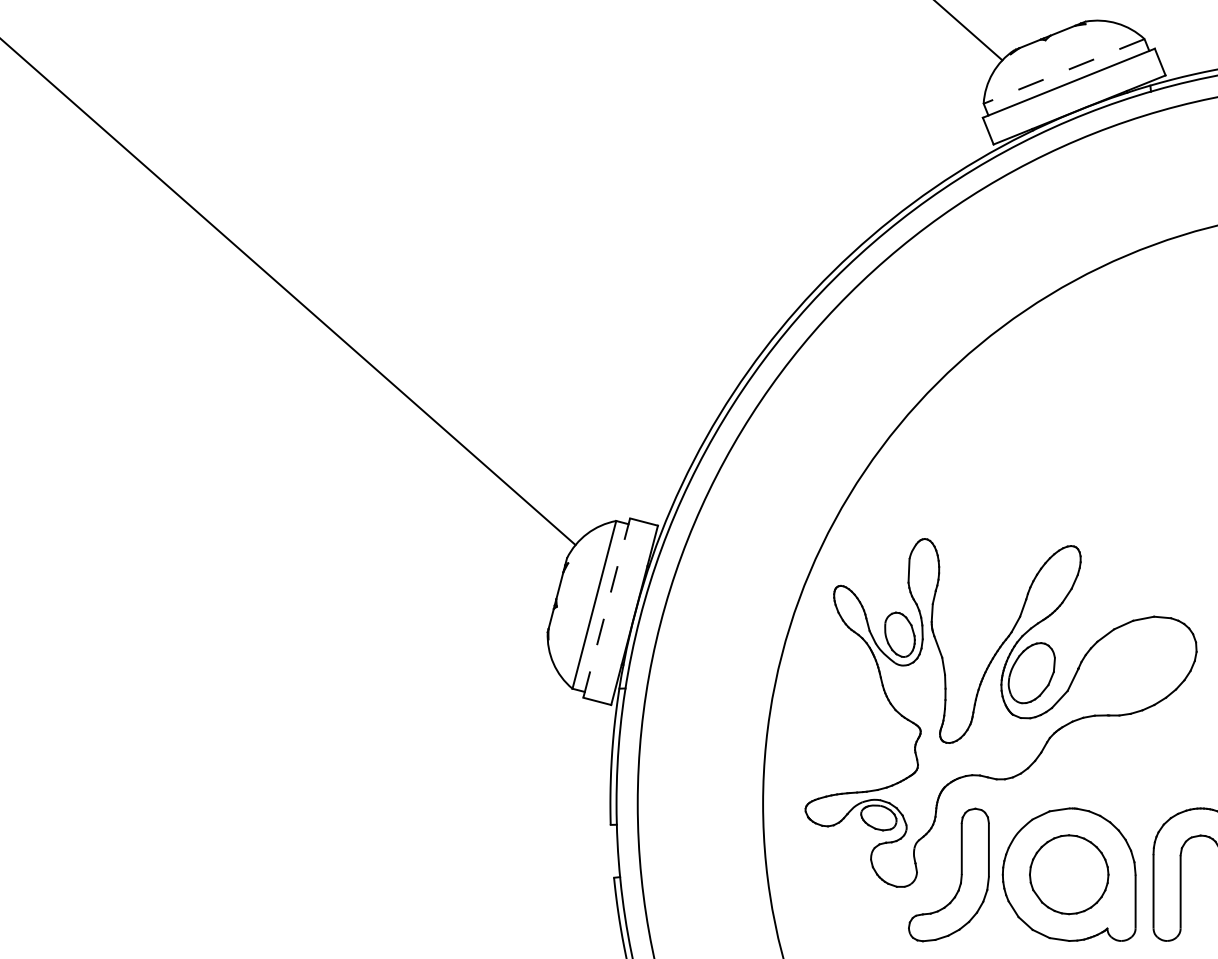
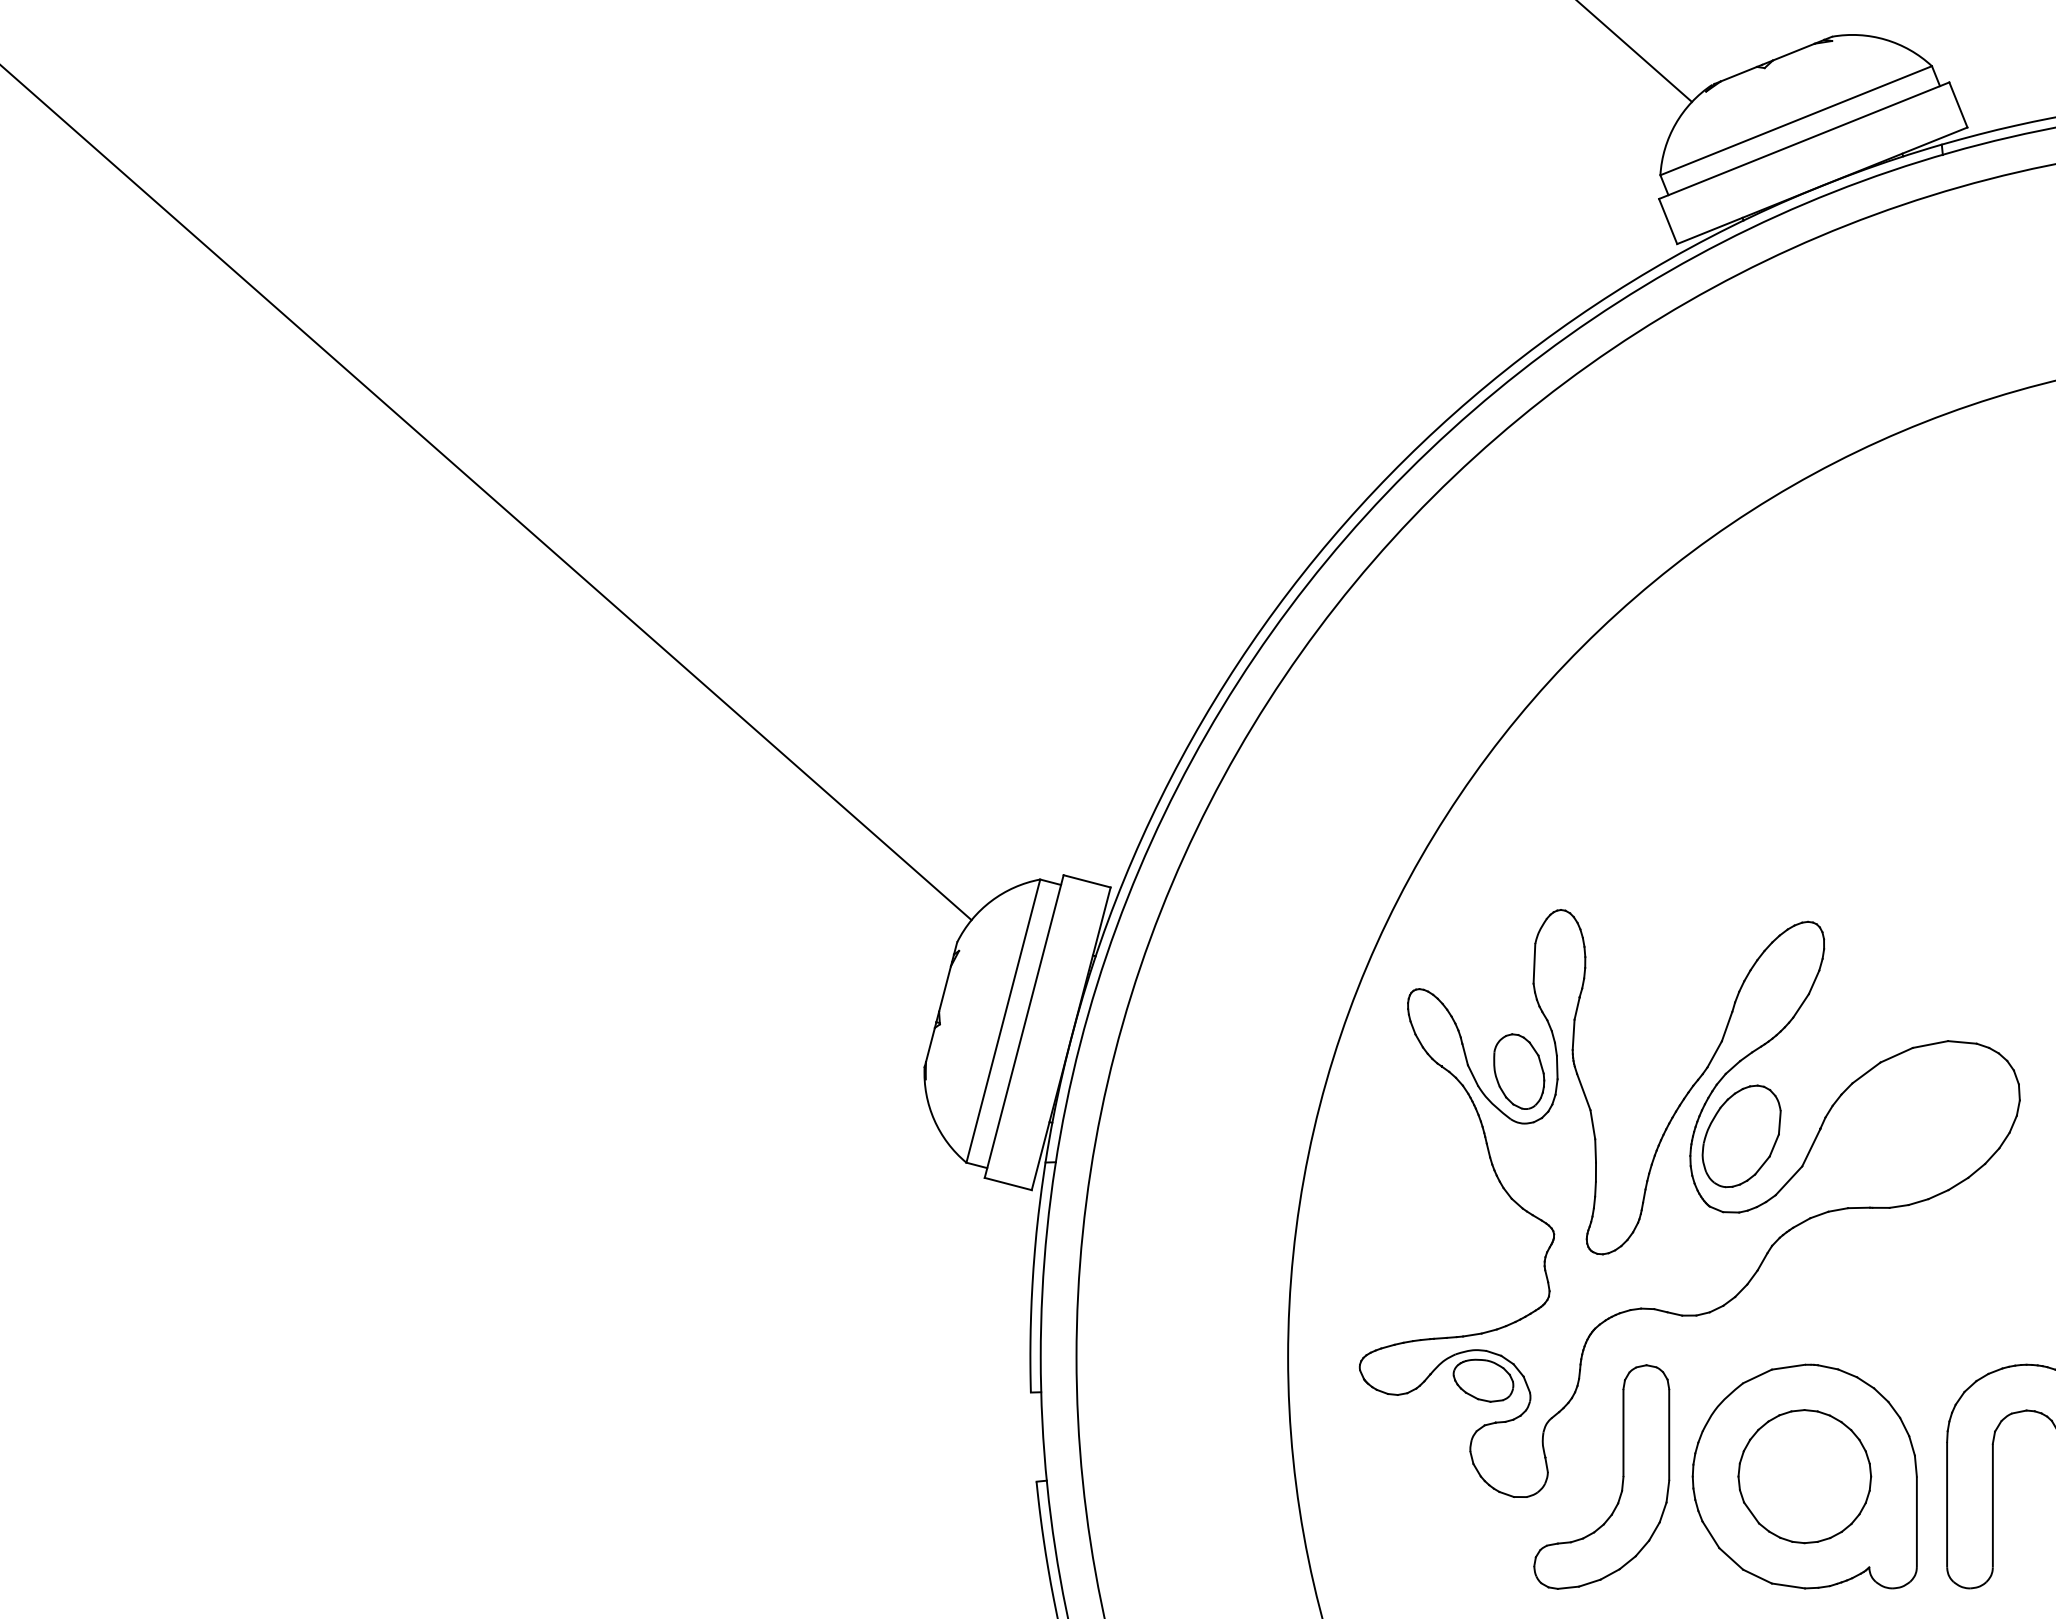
line: (1064, 71) -> (1796, 120), dashed -> solid
line: (606, 608) -> (1023, 1027), dashed -> solid

